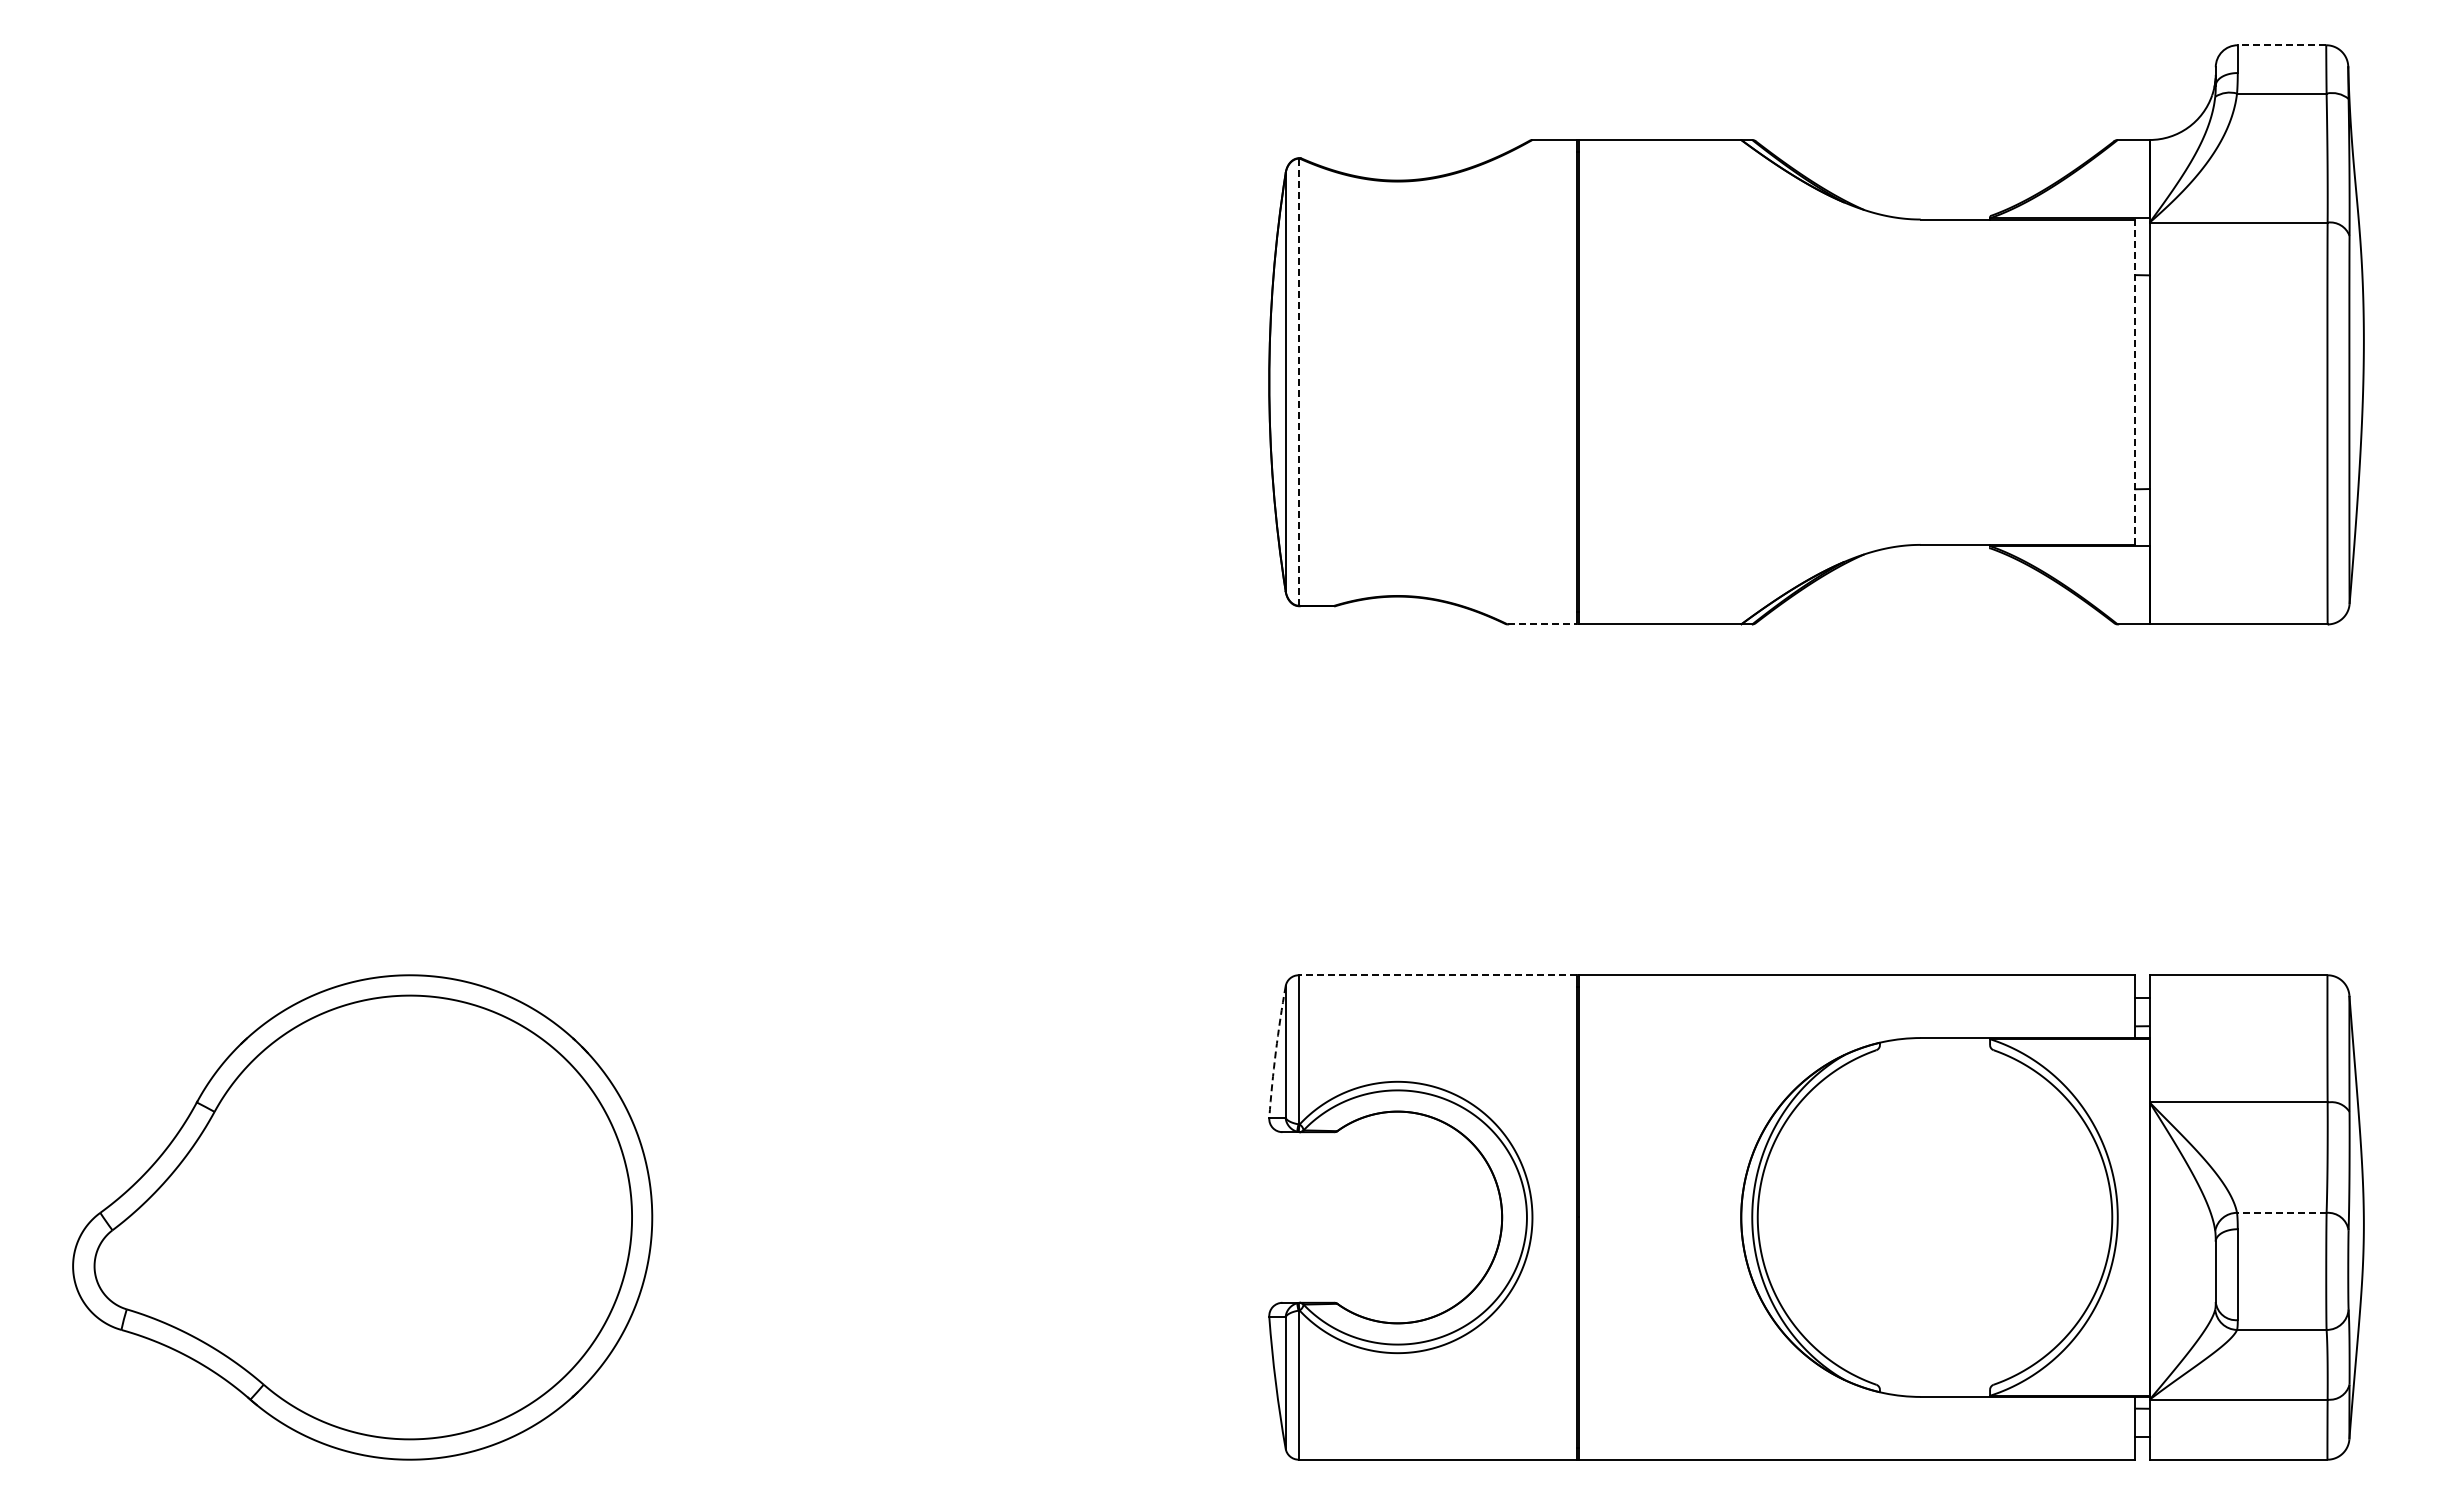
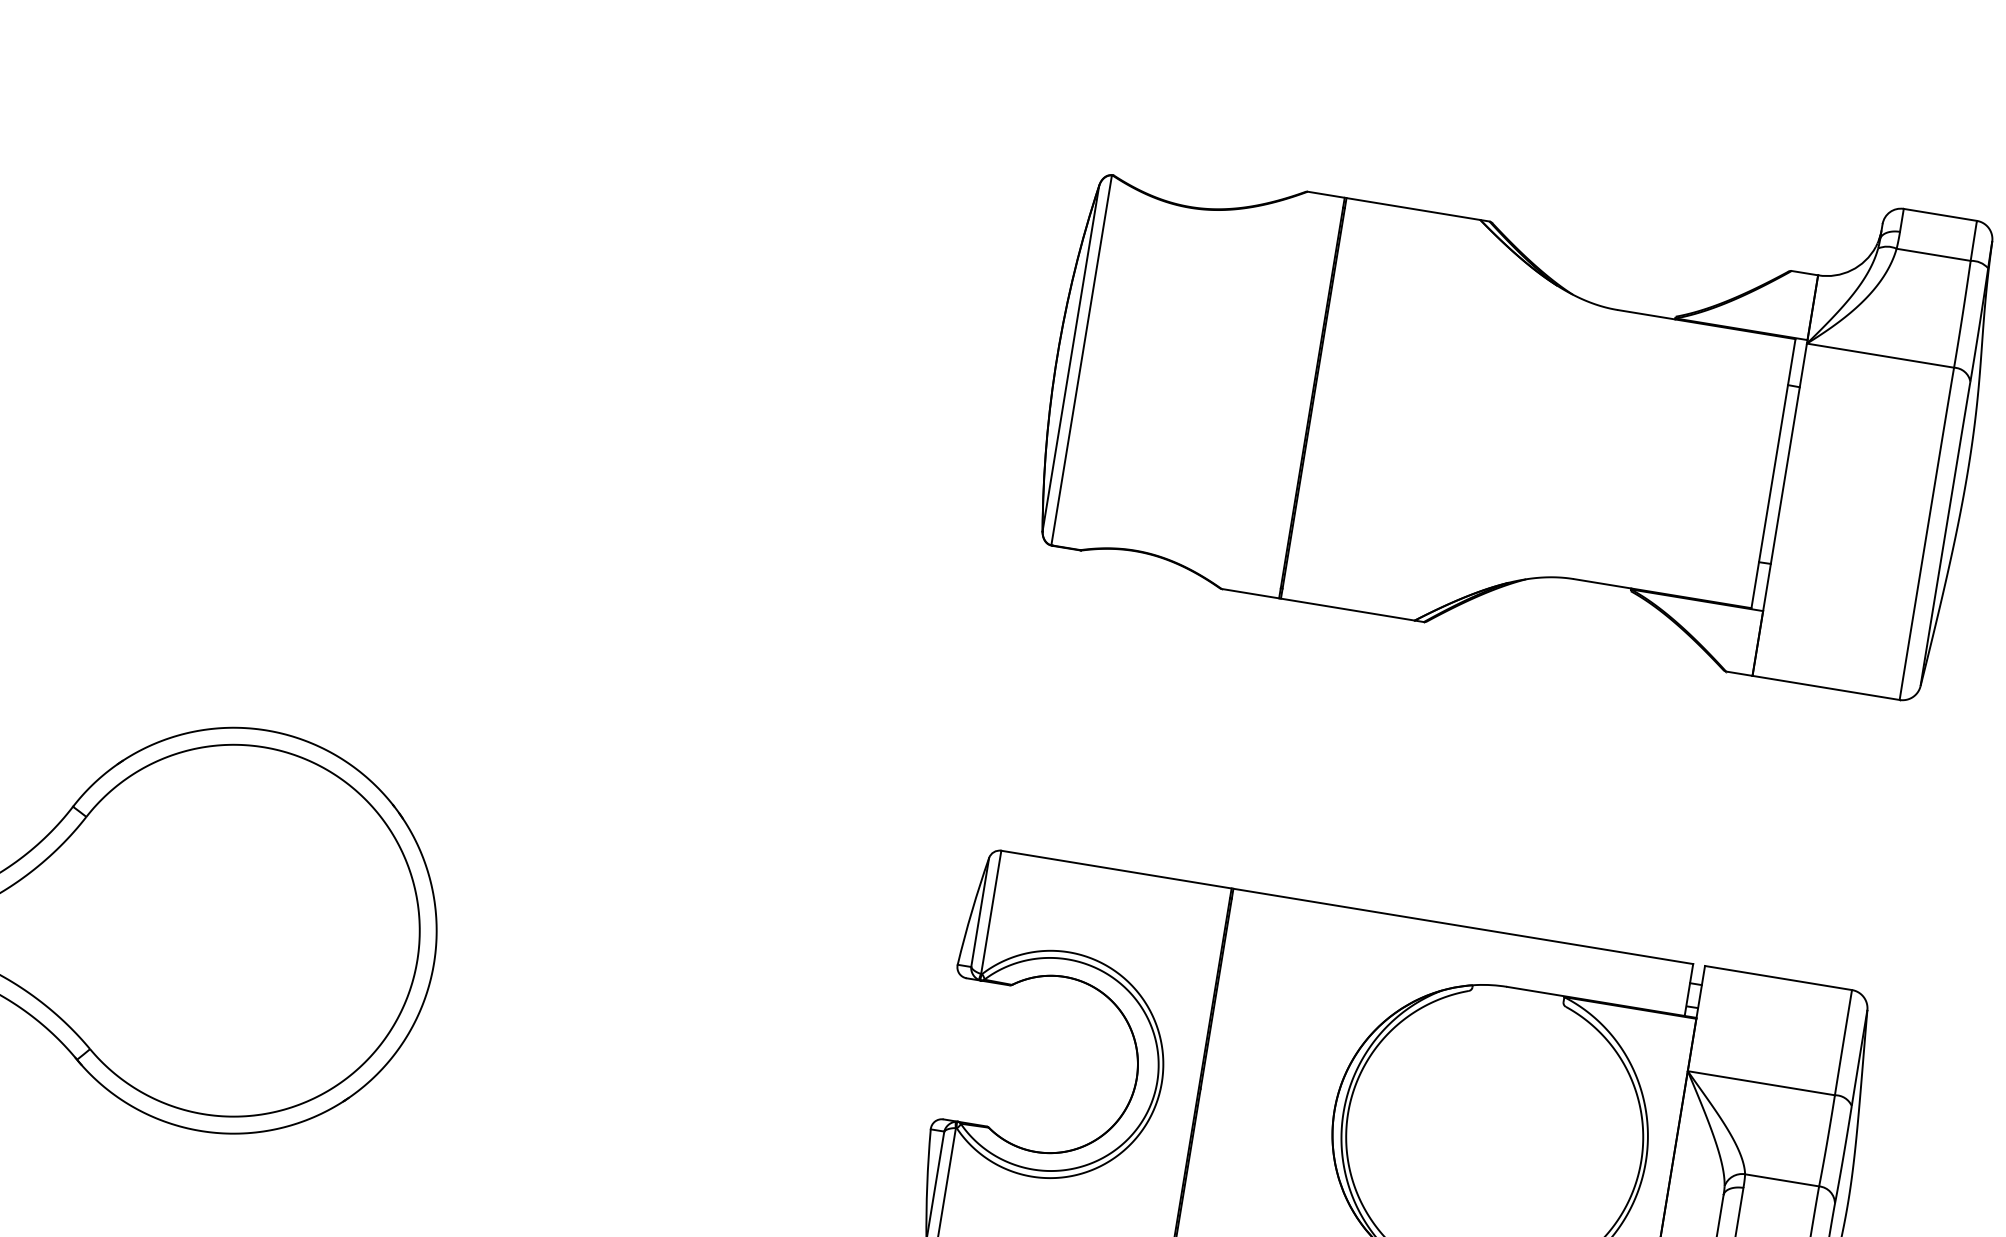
line: (2281, 45) -> (1939, 215), dashed -> solid
line: (1298, 382) -> (1081, 360), dashed -> solid
line: (2135, 382) -> (1773, 473), dashed -> solid
line: (1542, 624) -> (1250, 593), dashed -> solid
line: (1437, 975) -> (1116, 869), dashed -> solid
arc: (1275, 1051) -> (971, 910), dashed -> solid
line: (2281, 1212) -> (1781, 1180), dashed -> solid

